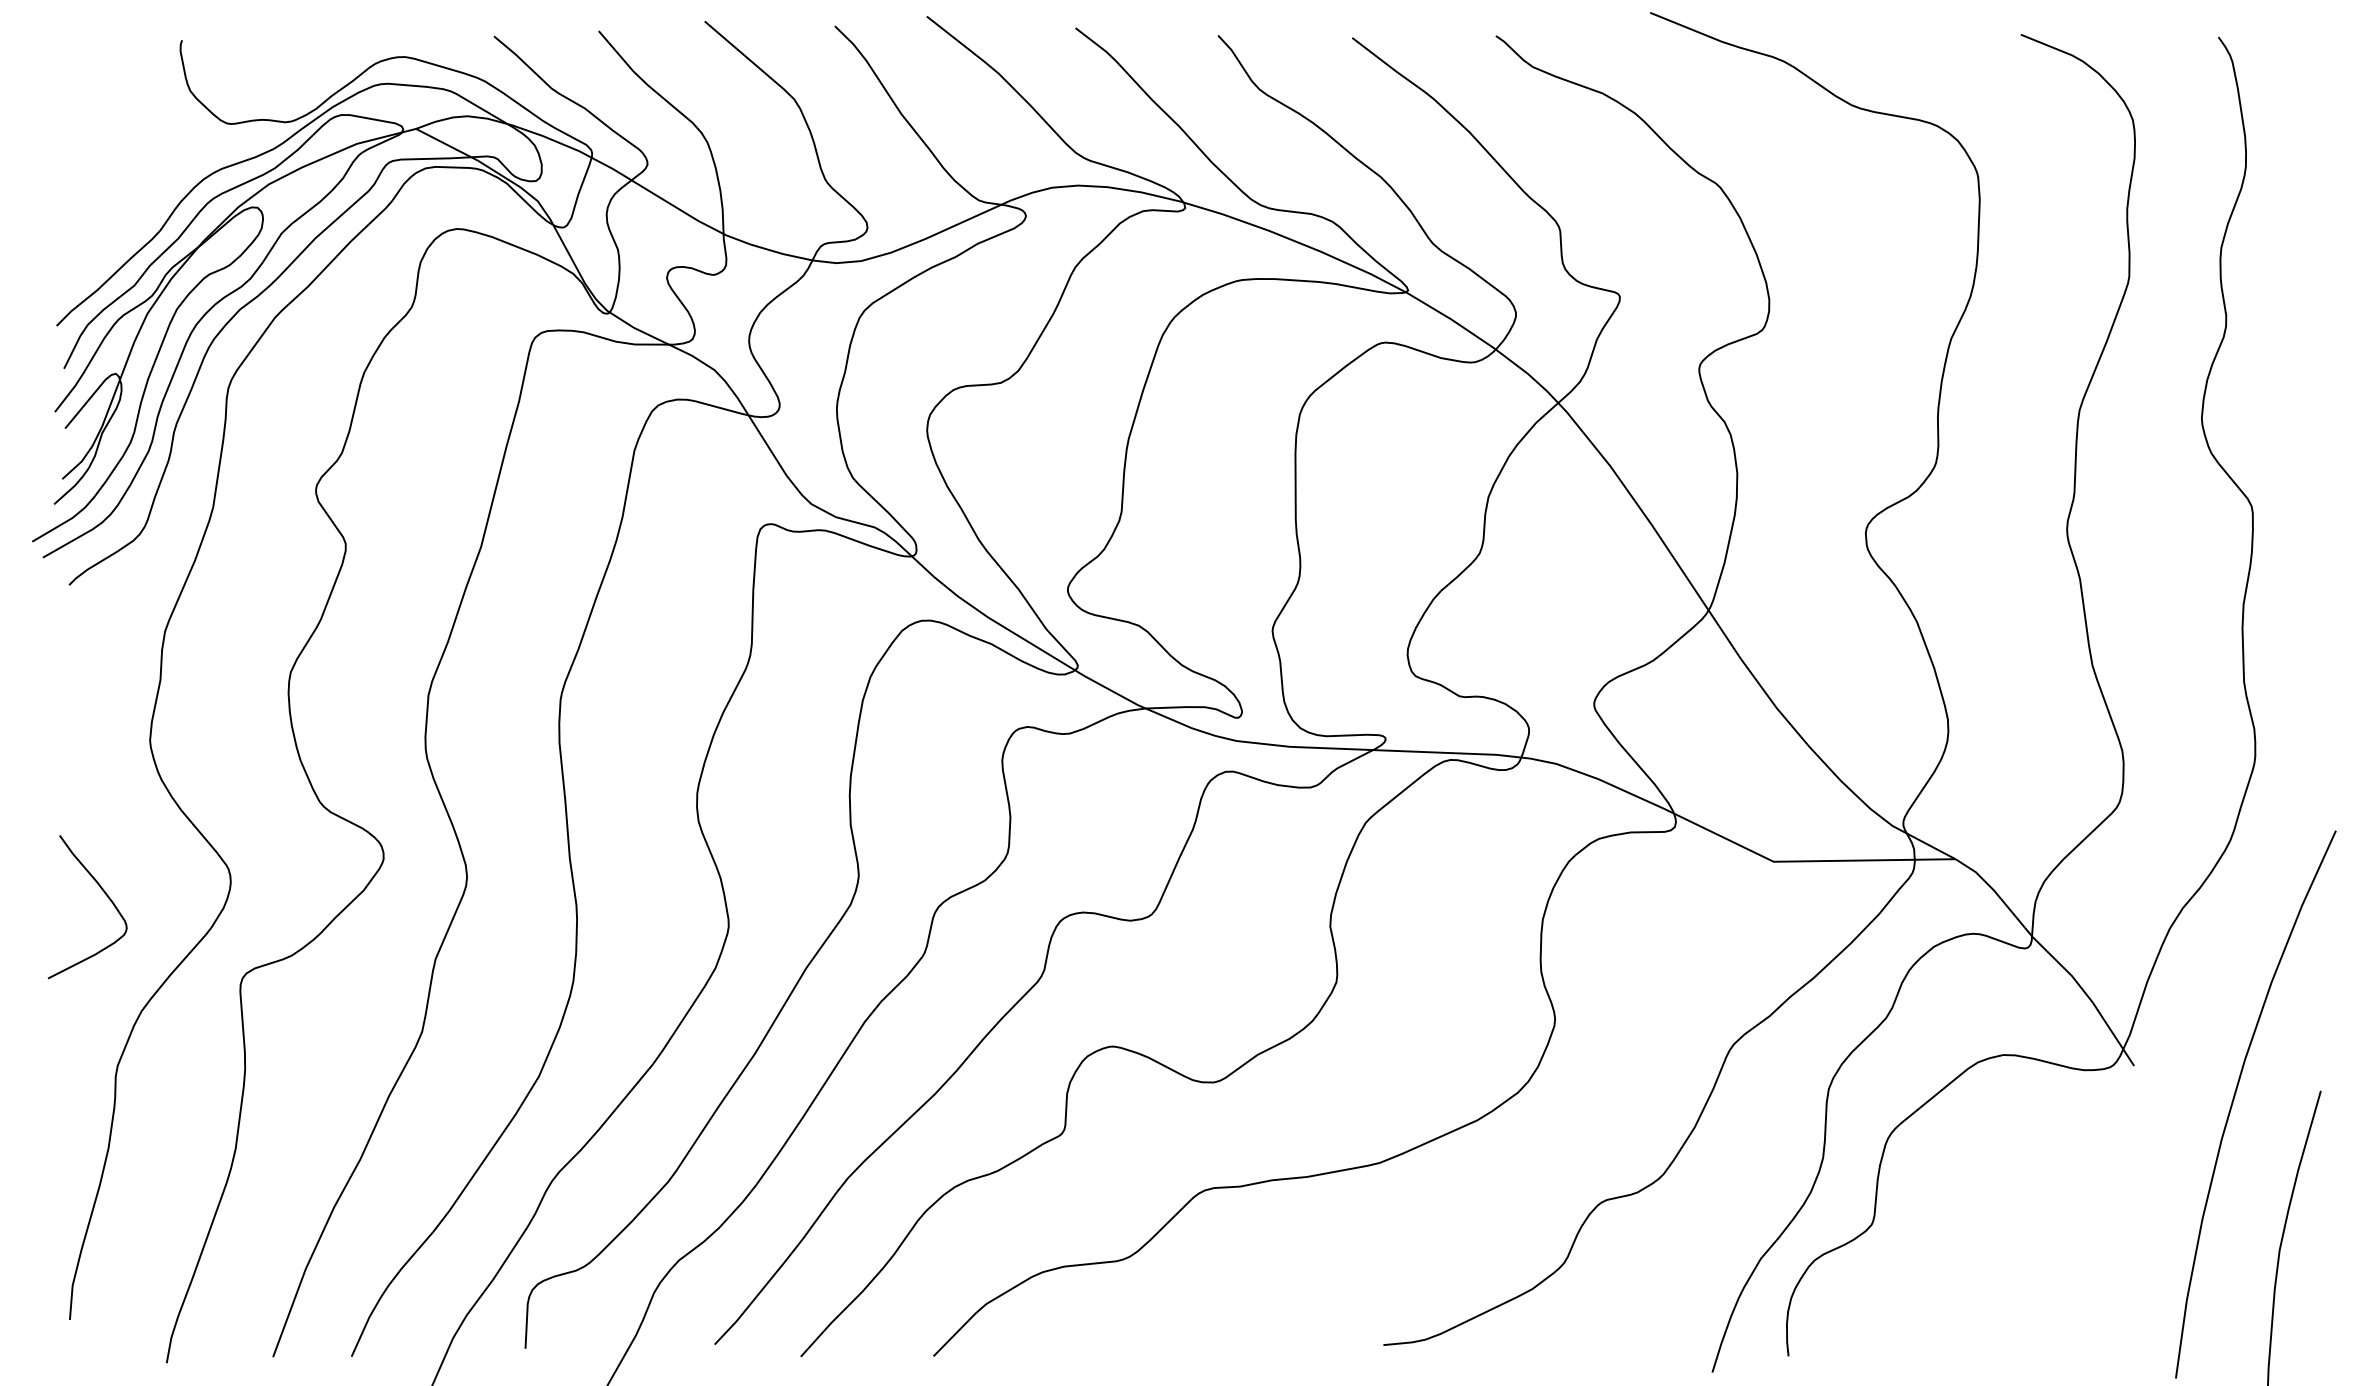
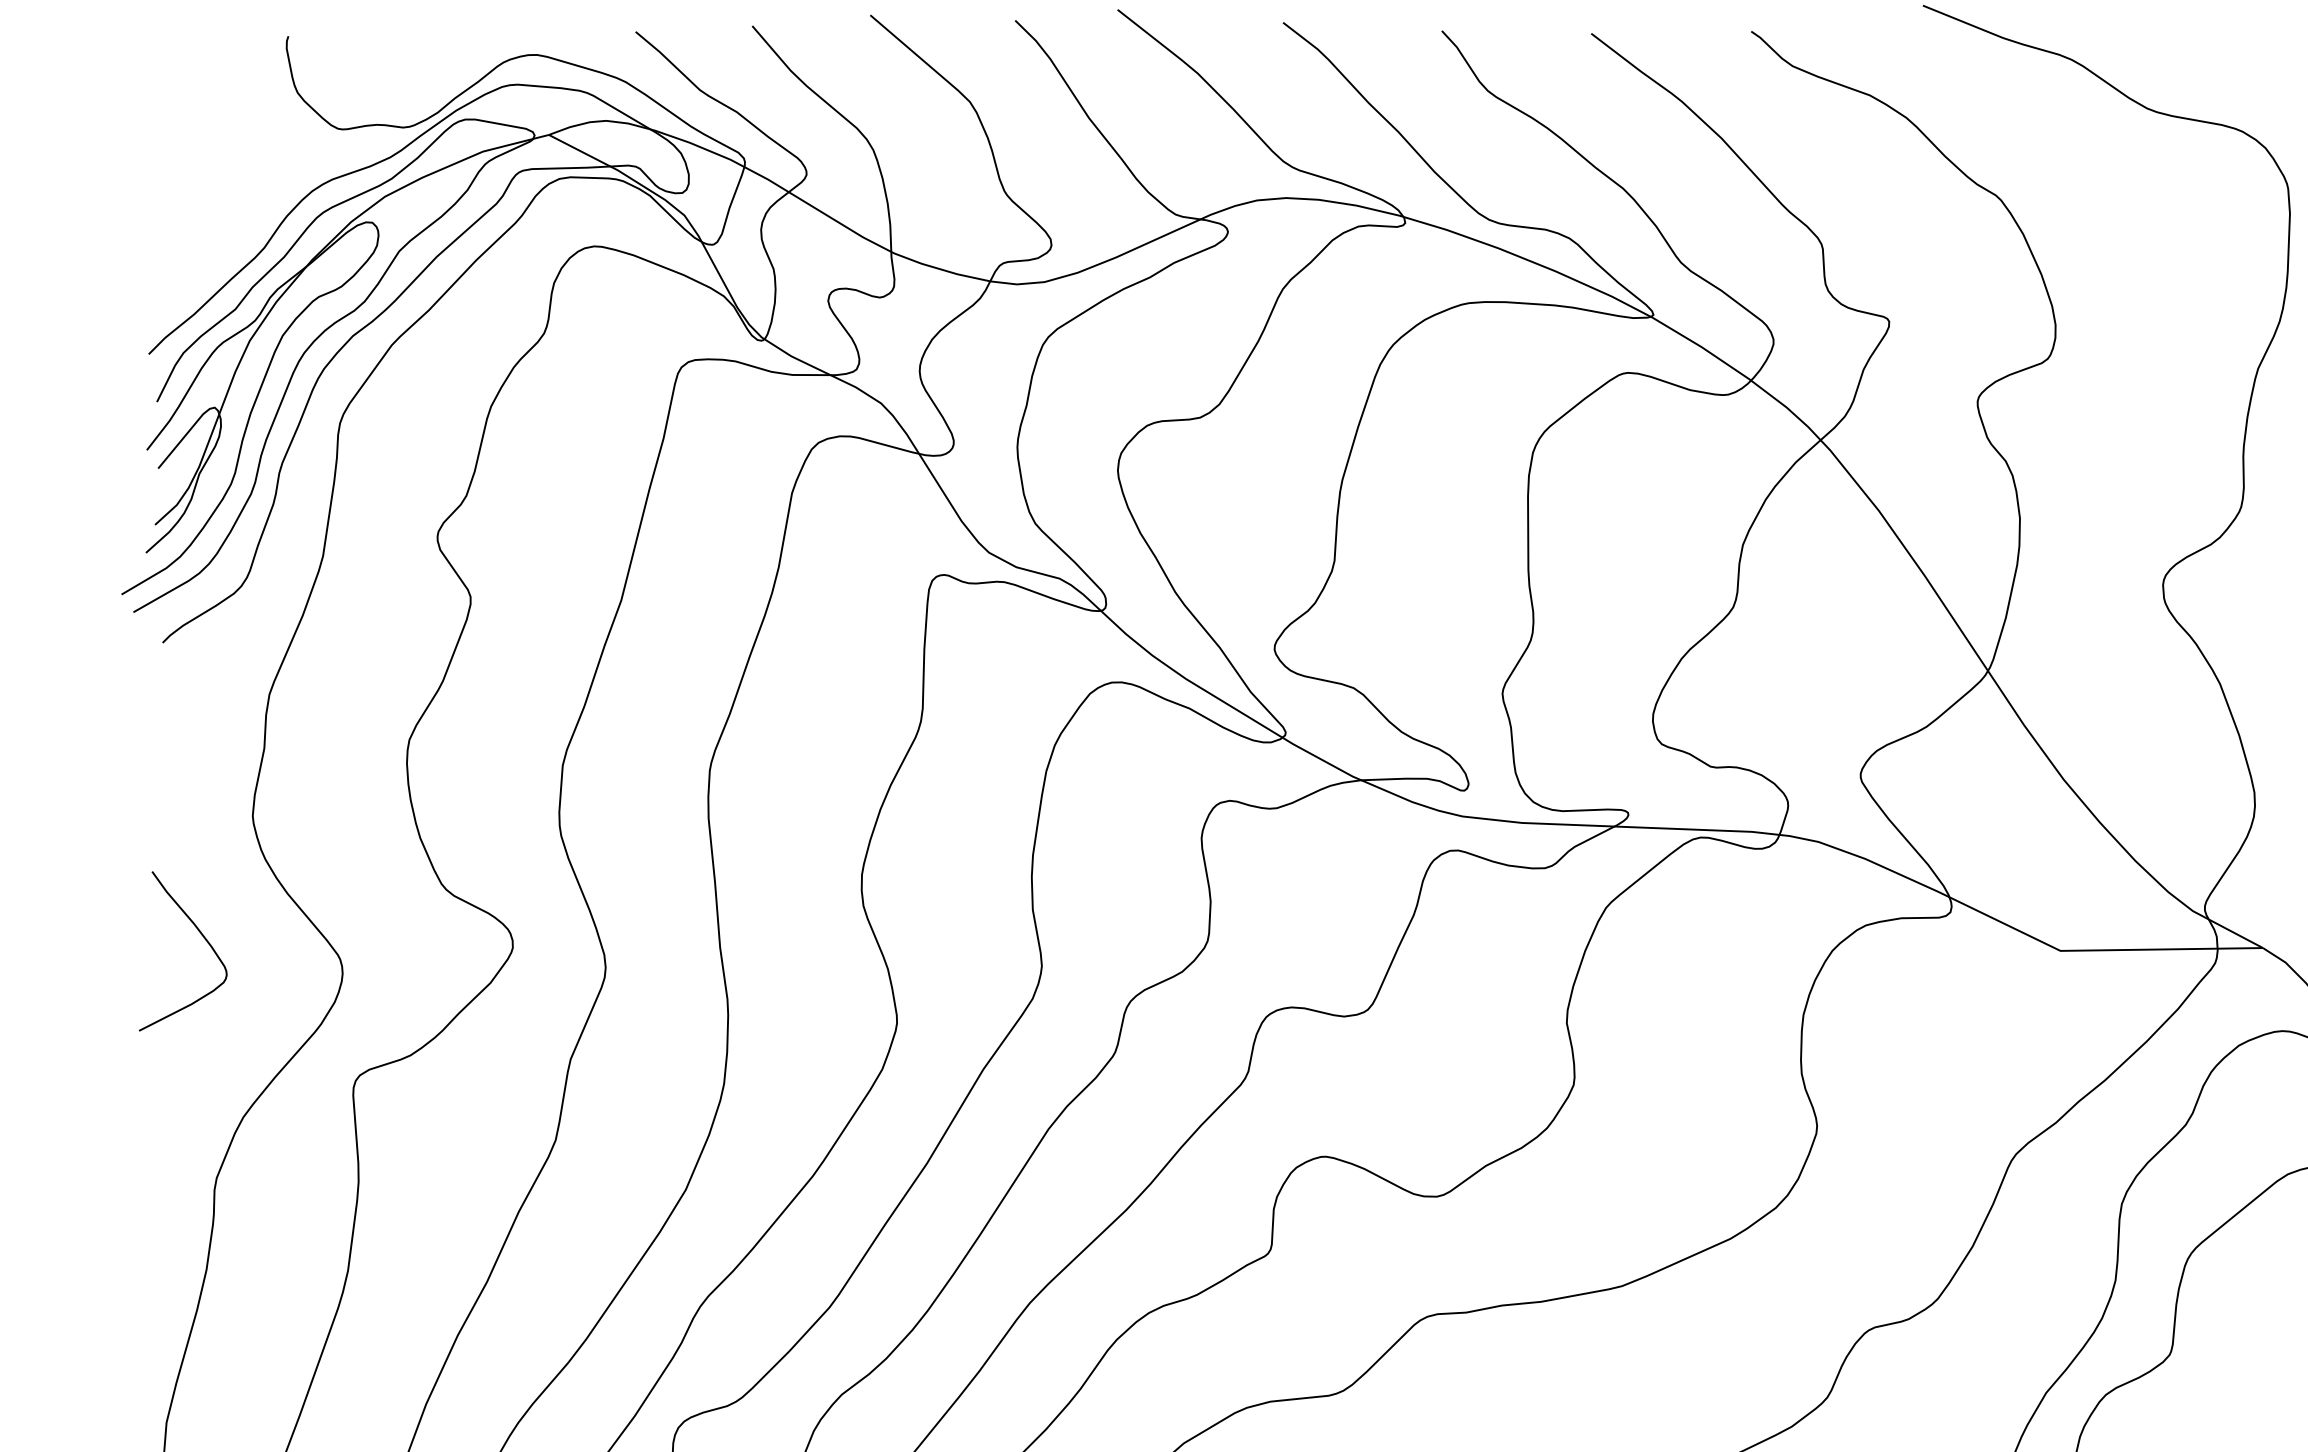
curve: (103, 892) -> (200, 935), moved

